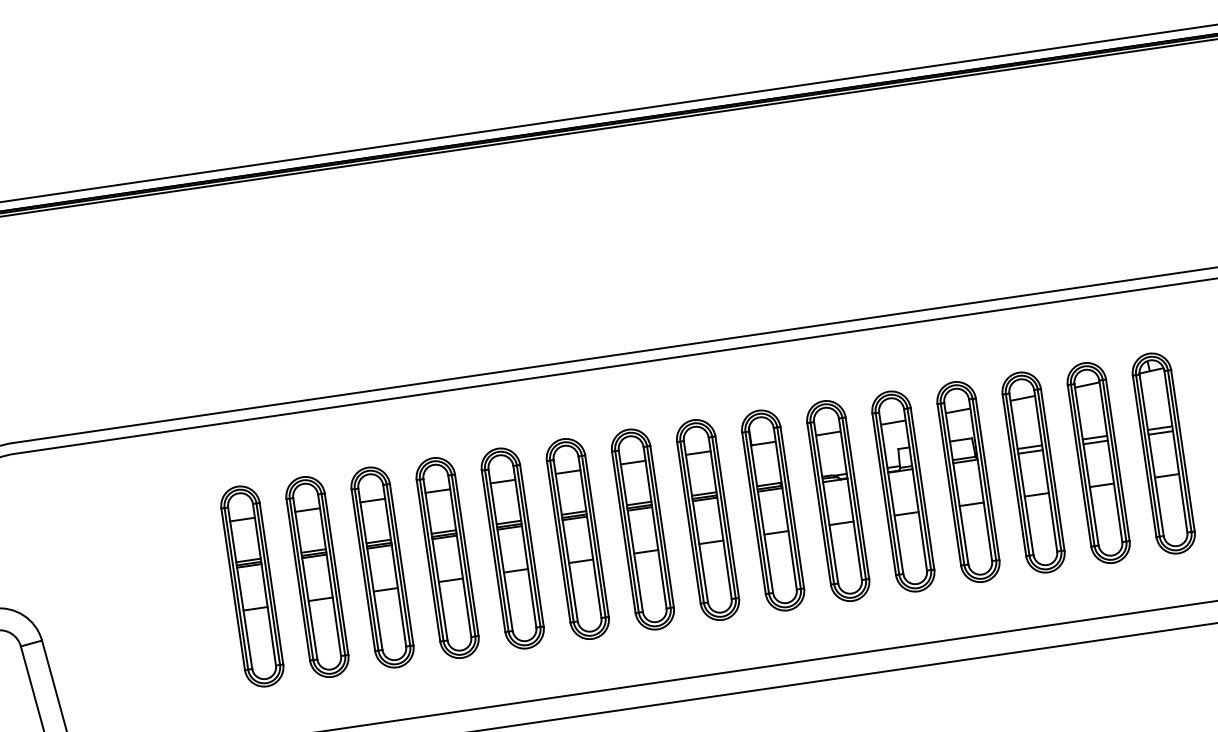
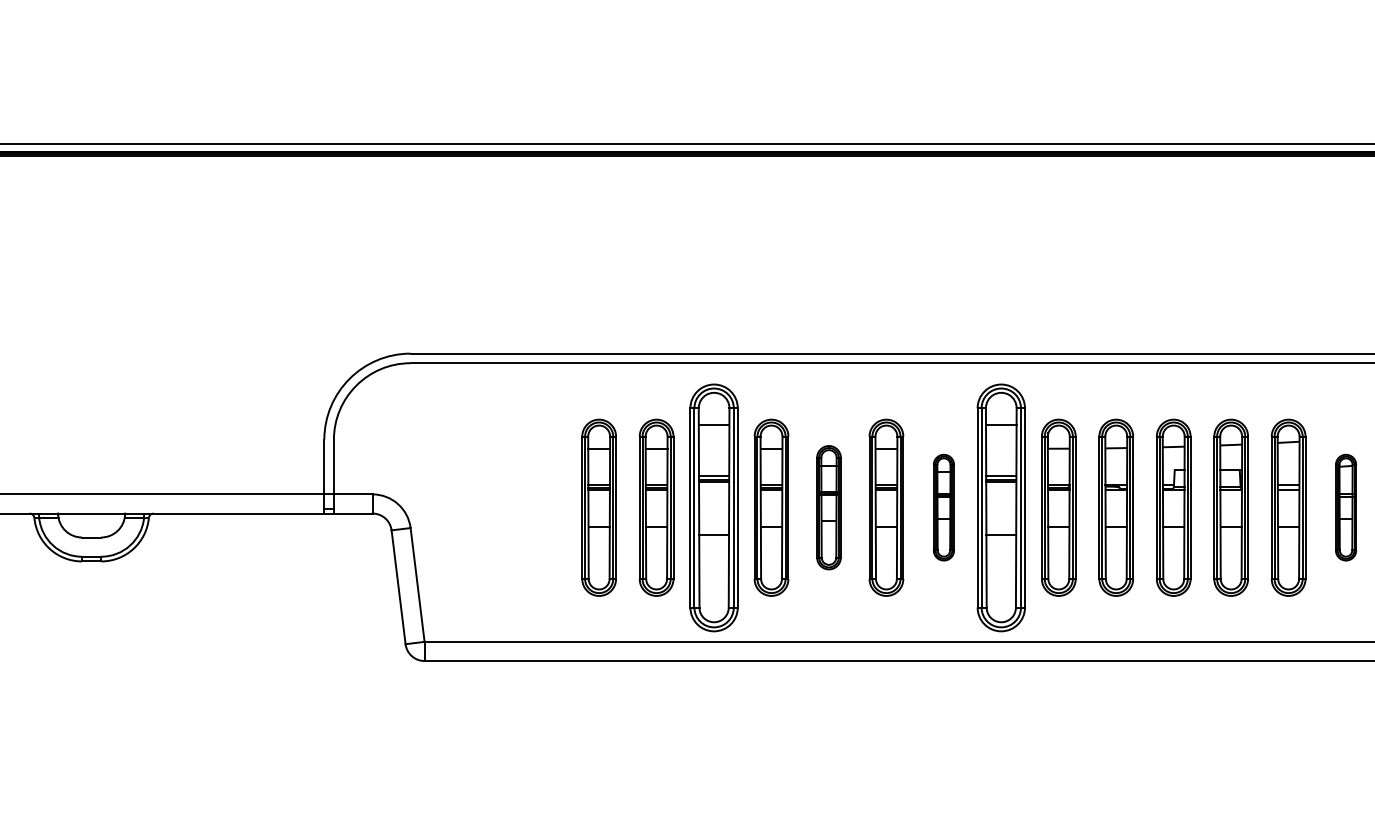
part: (1097, 462) -> (1345, 507), size x0.6
part: (708, 519) -> (1001, 507), size x1.4
part: (642, 529) -> (943, 507), size x0.6
part: (512, 548) -> (828, 507), size x0.7
part: (381, 567) -> (713, 507), size x1.4

